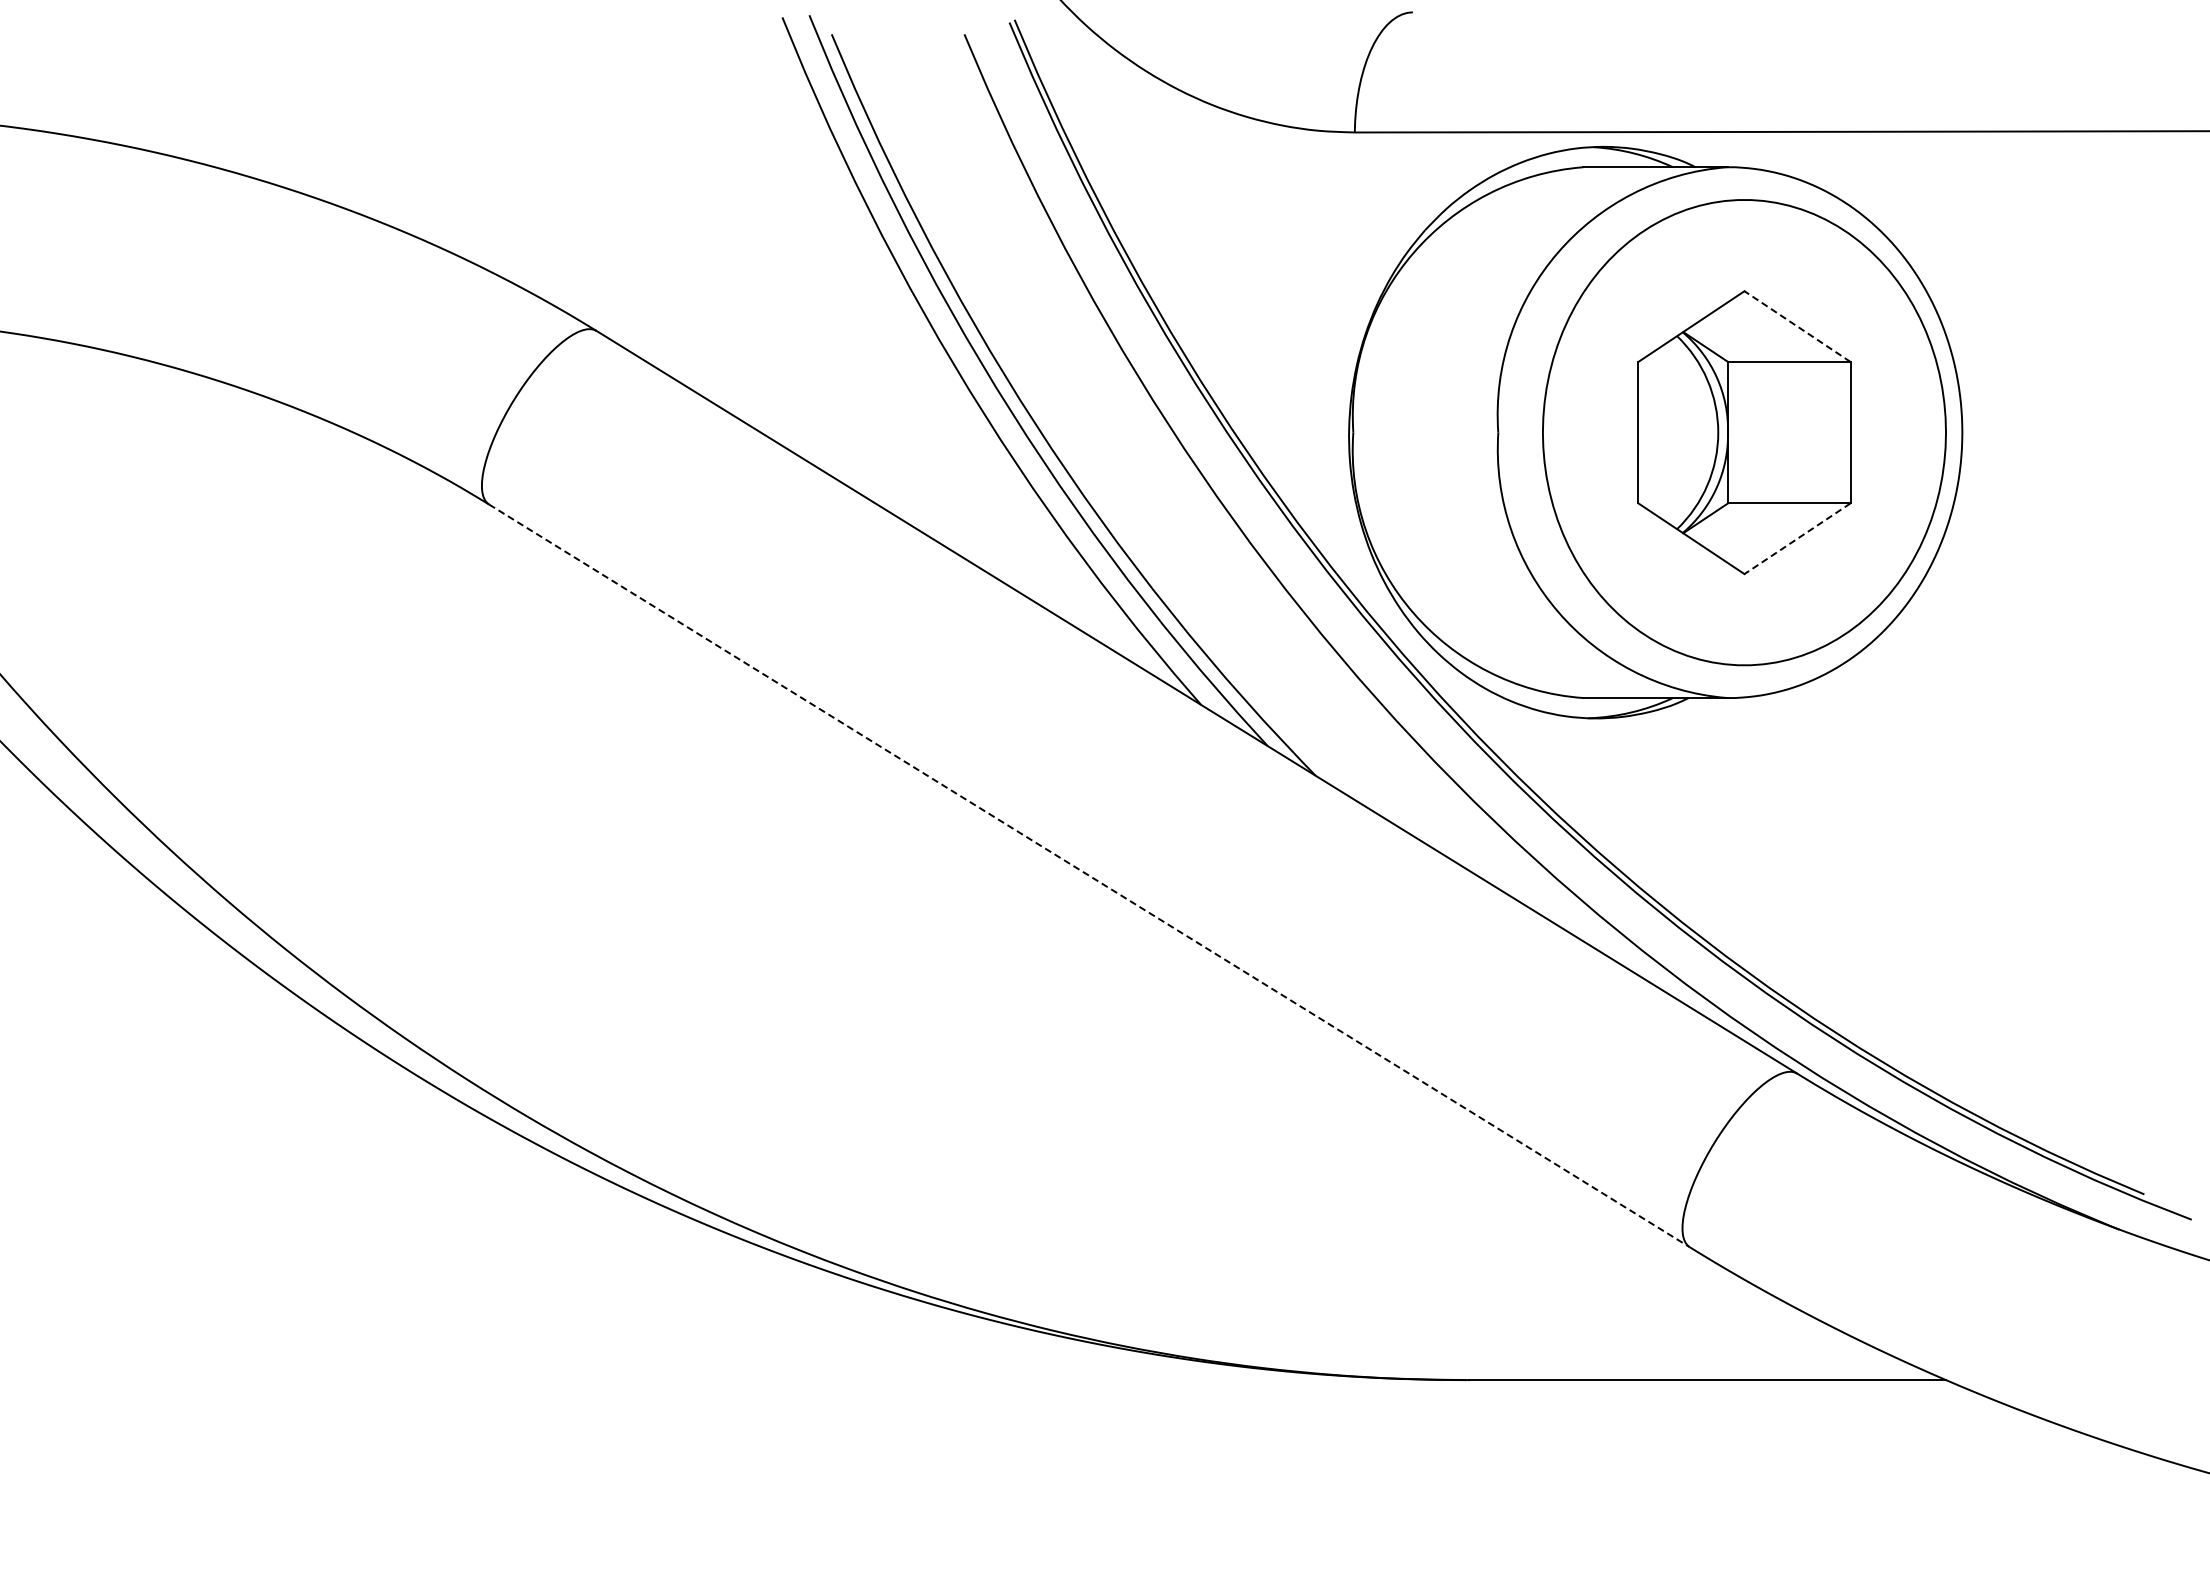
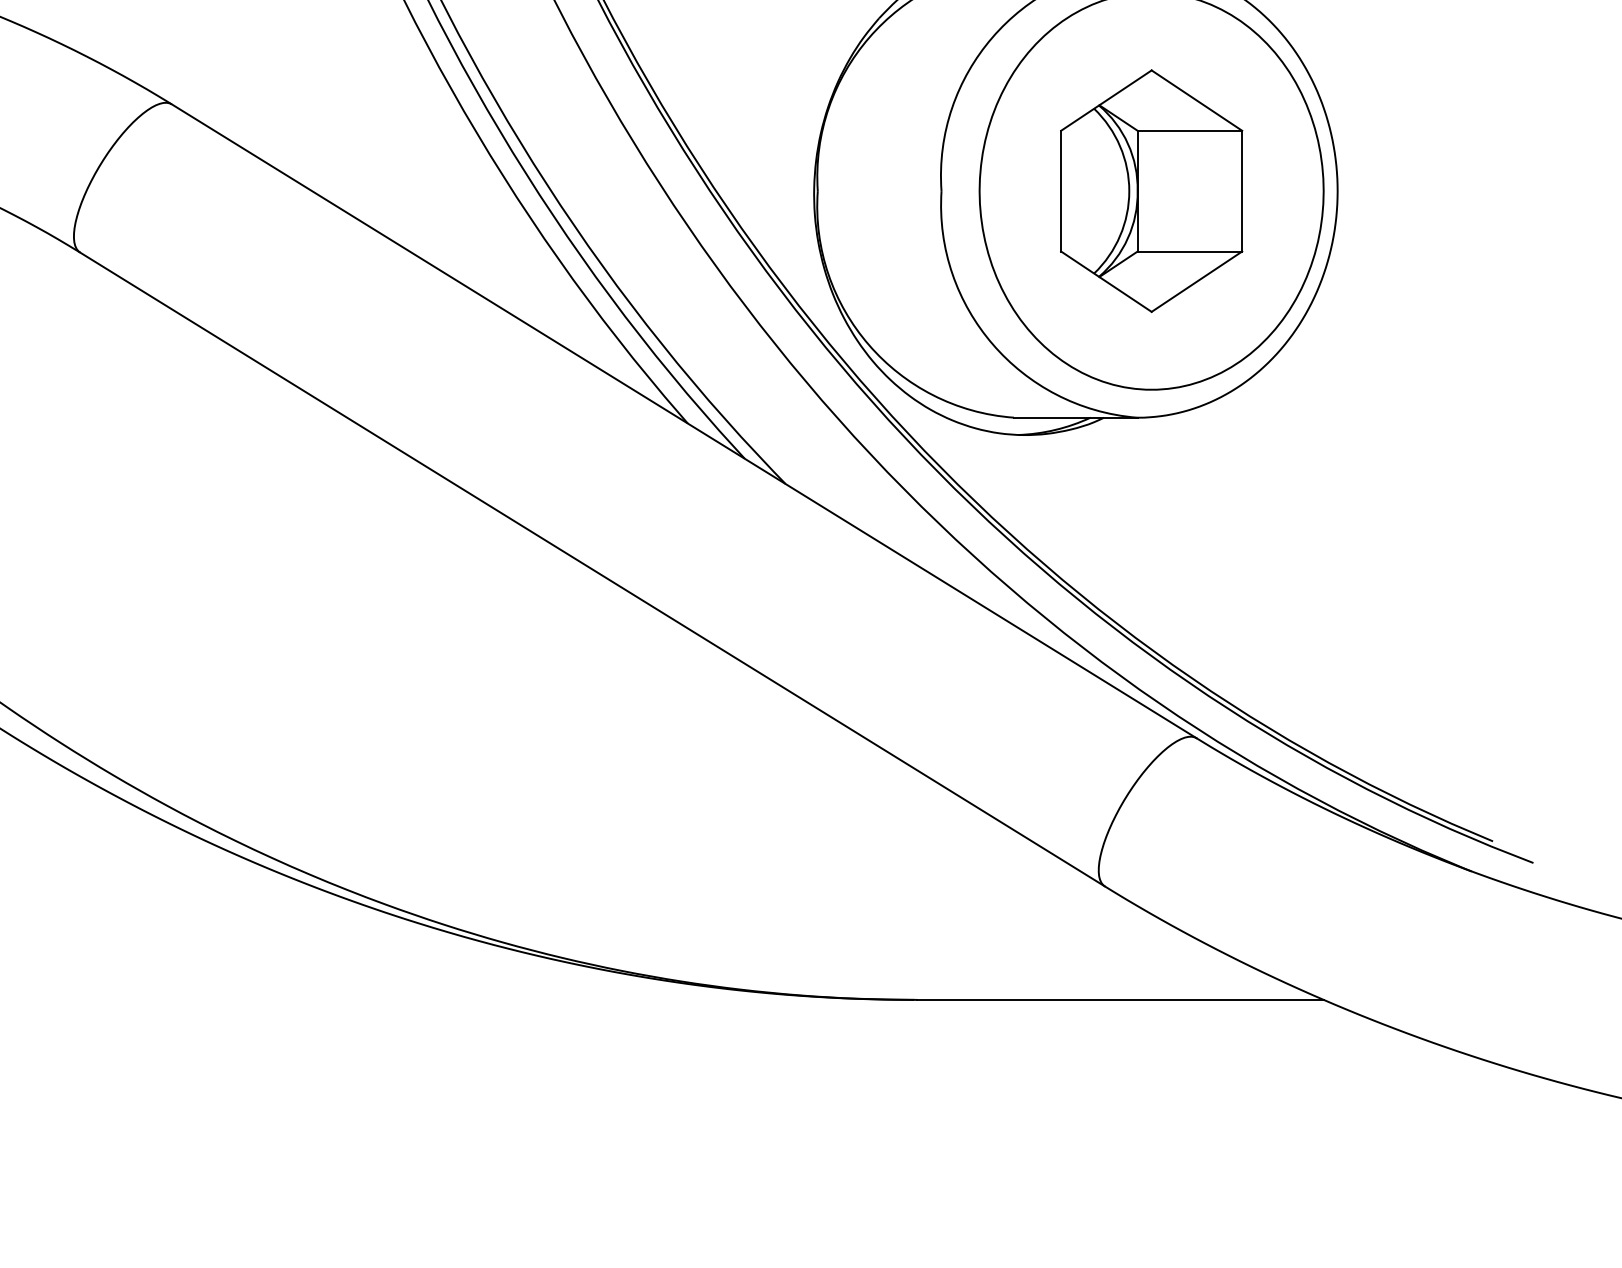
line: (1797, 326) -> (1196, 100), dashed -> solid
line: (1797, 538) -> (1196, 281), dashed -> solid
line: (1089, 875) -> (592, 569), dashed -> solid

